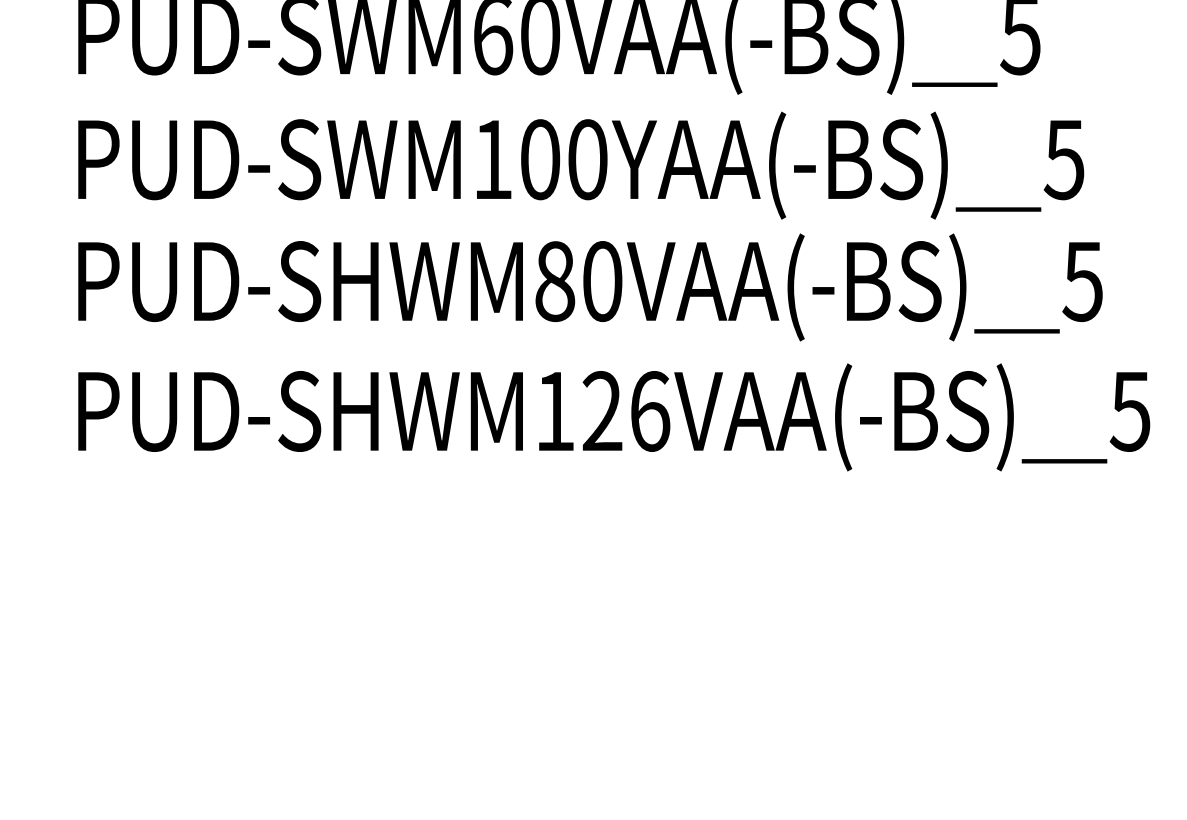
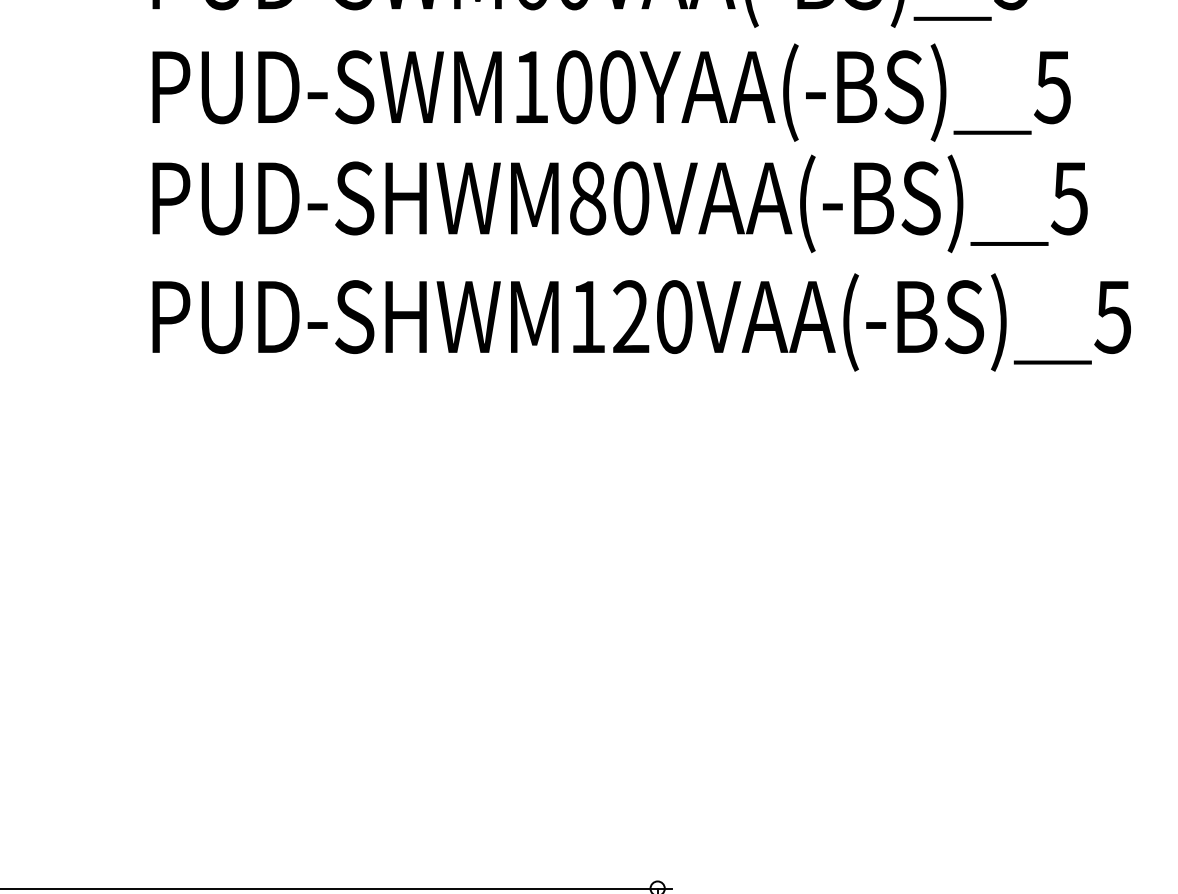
text: (650, 410) -> (674, 316), PUD-SHWM126VAA(-BS) -> PUD-SHWM120VAA(-BS)

